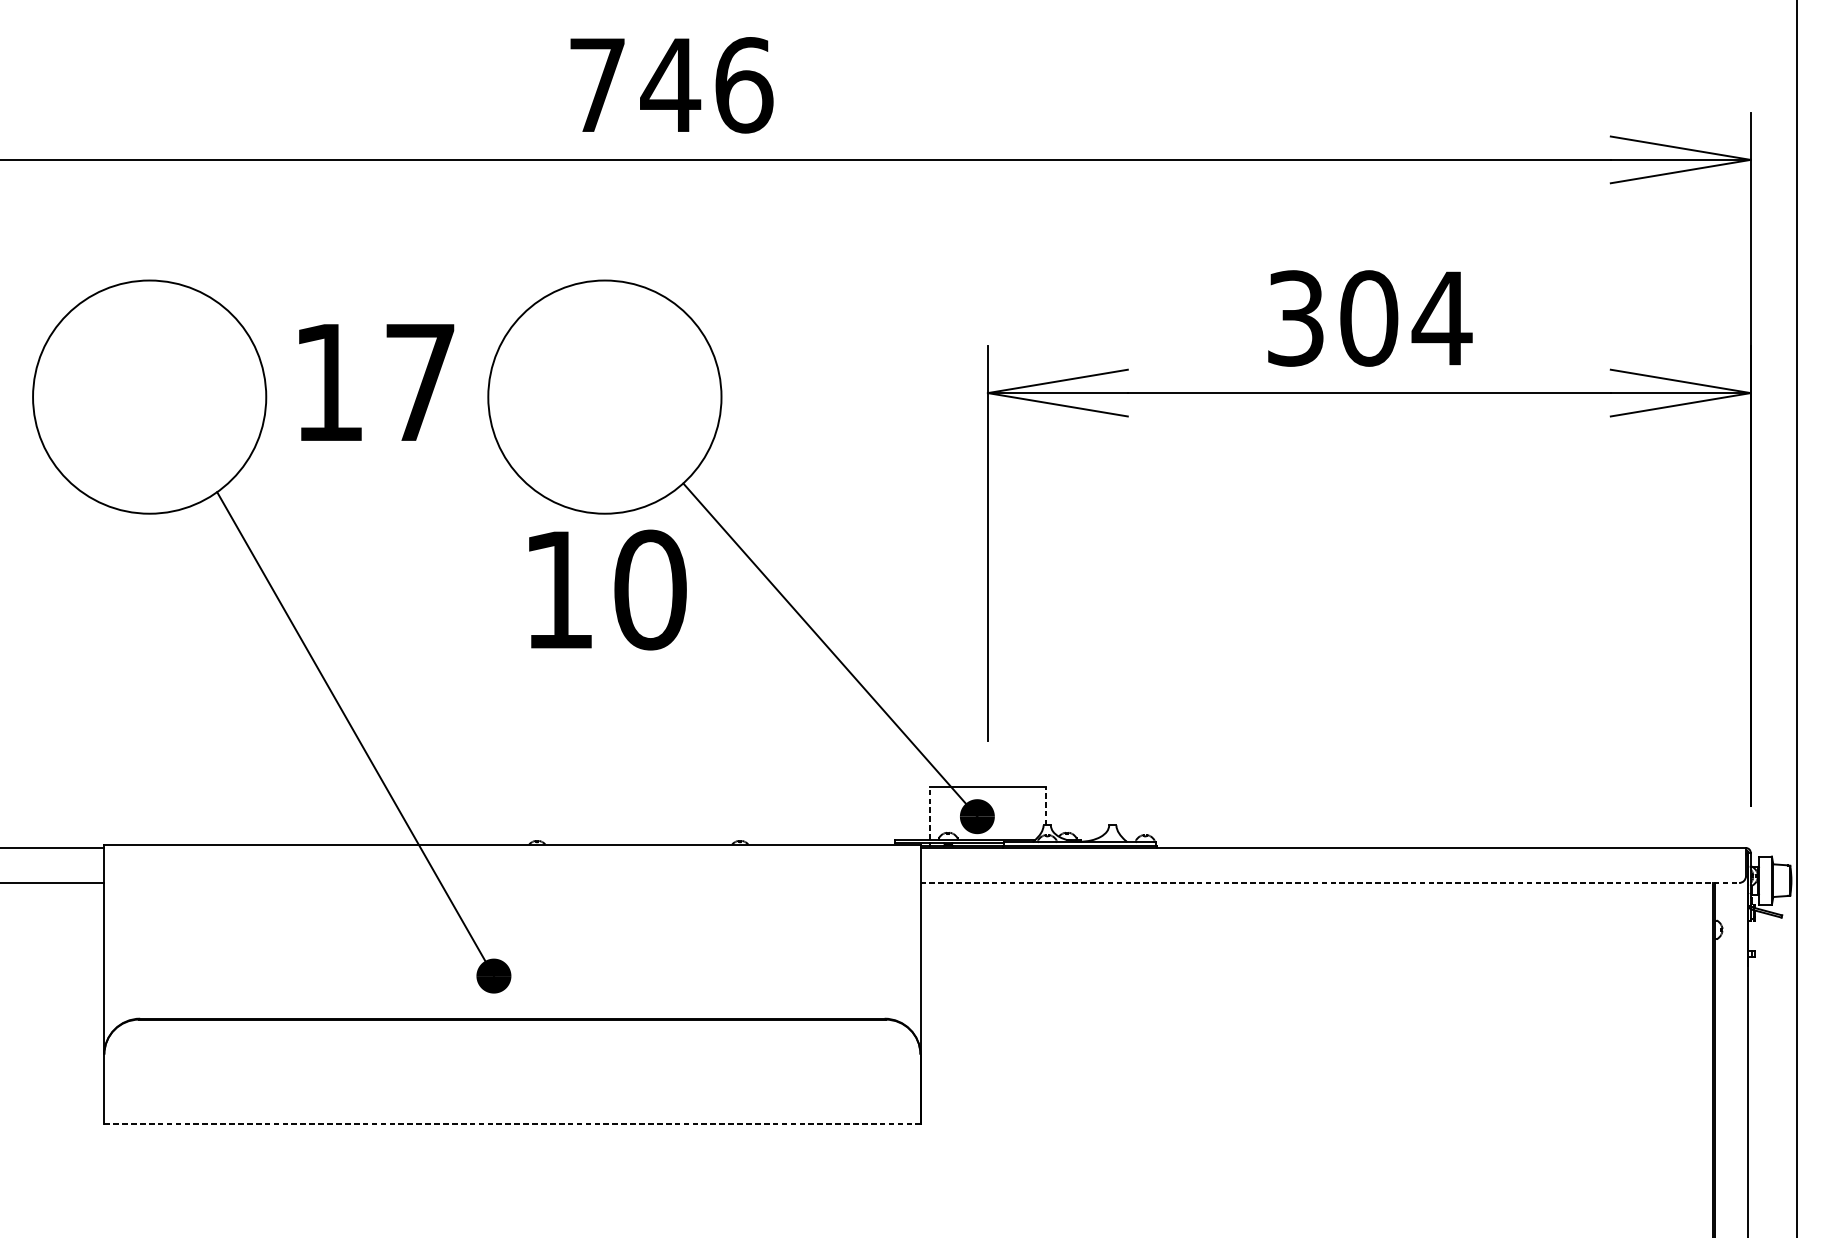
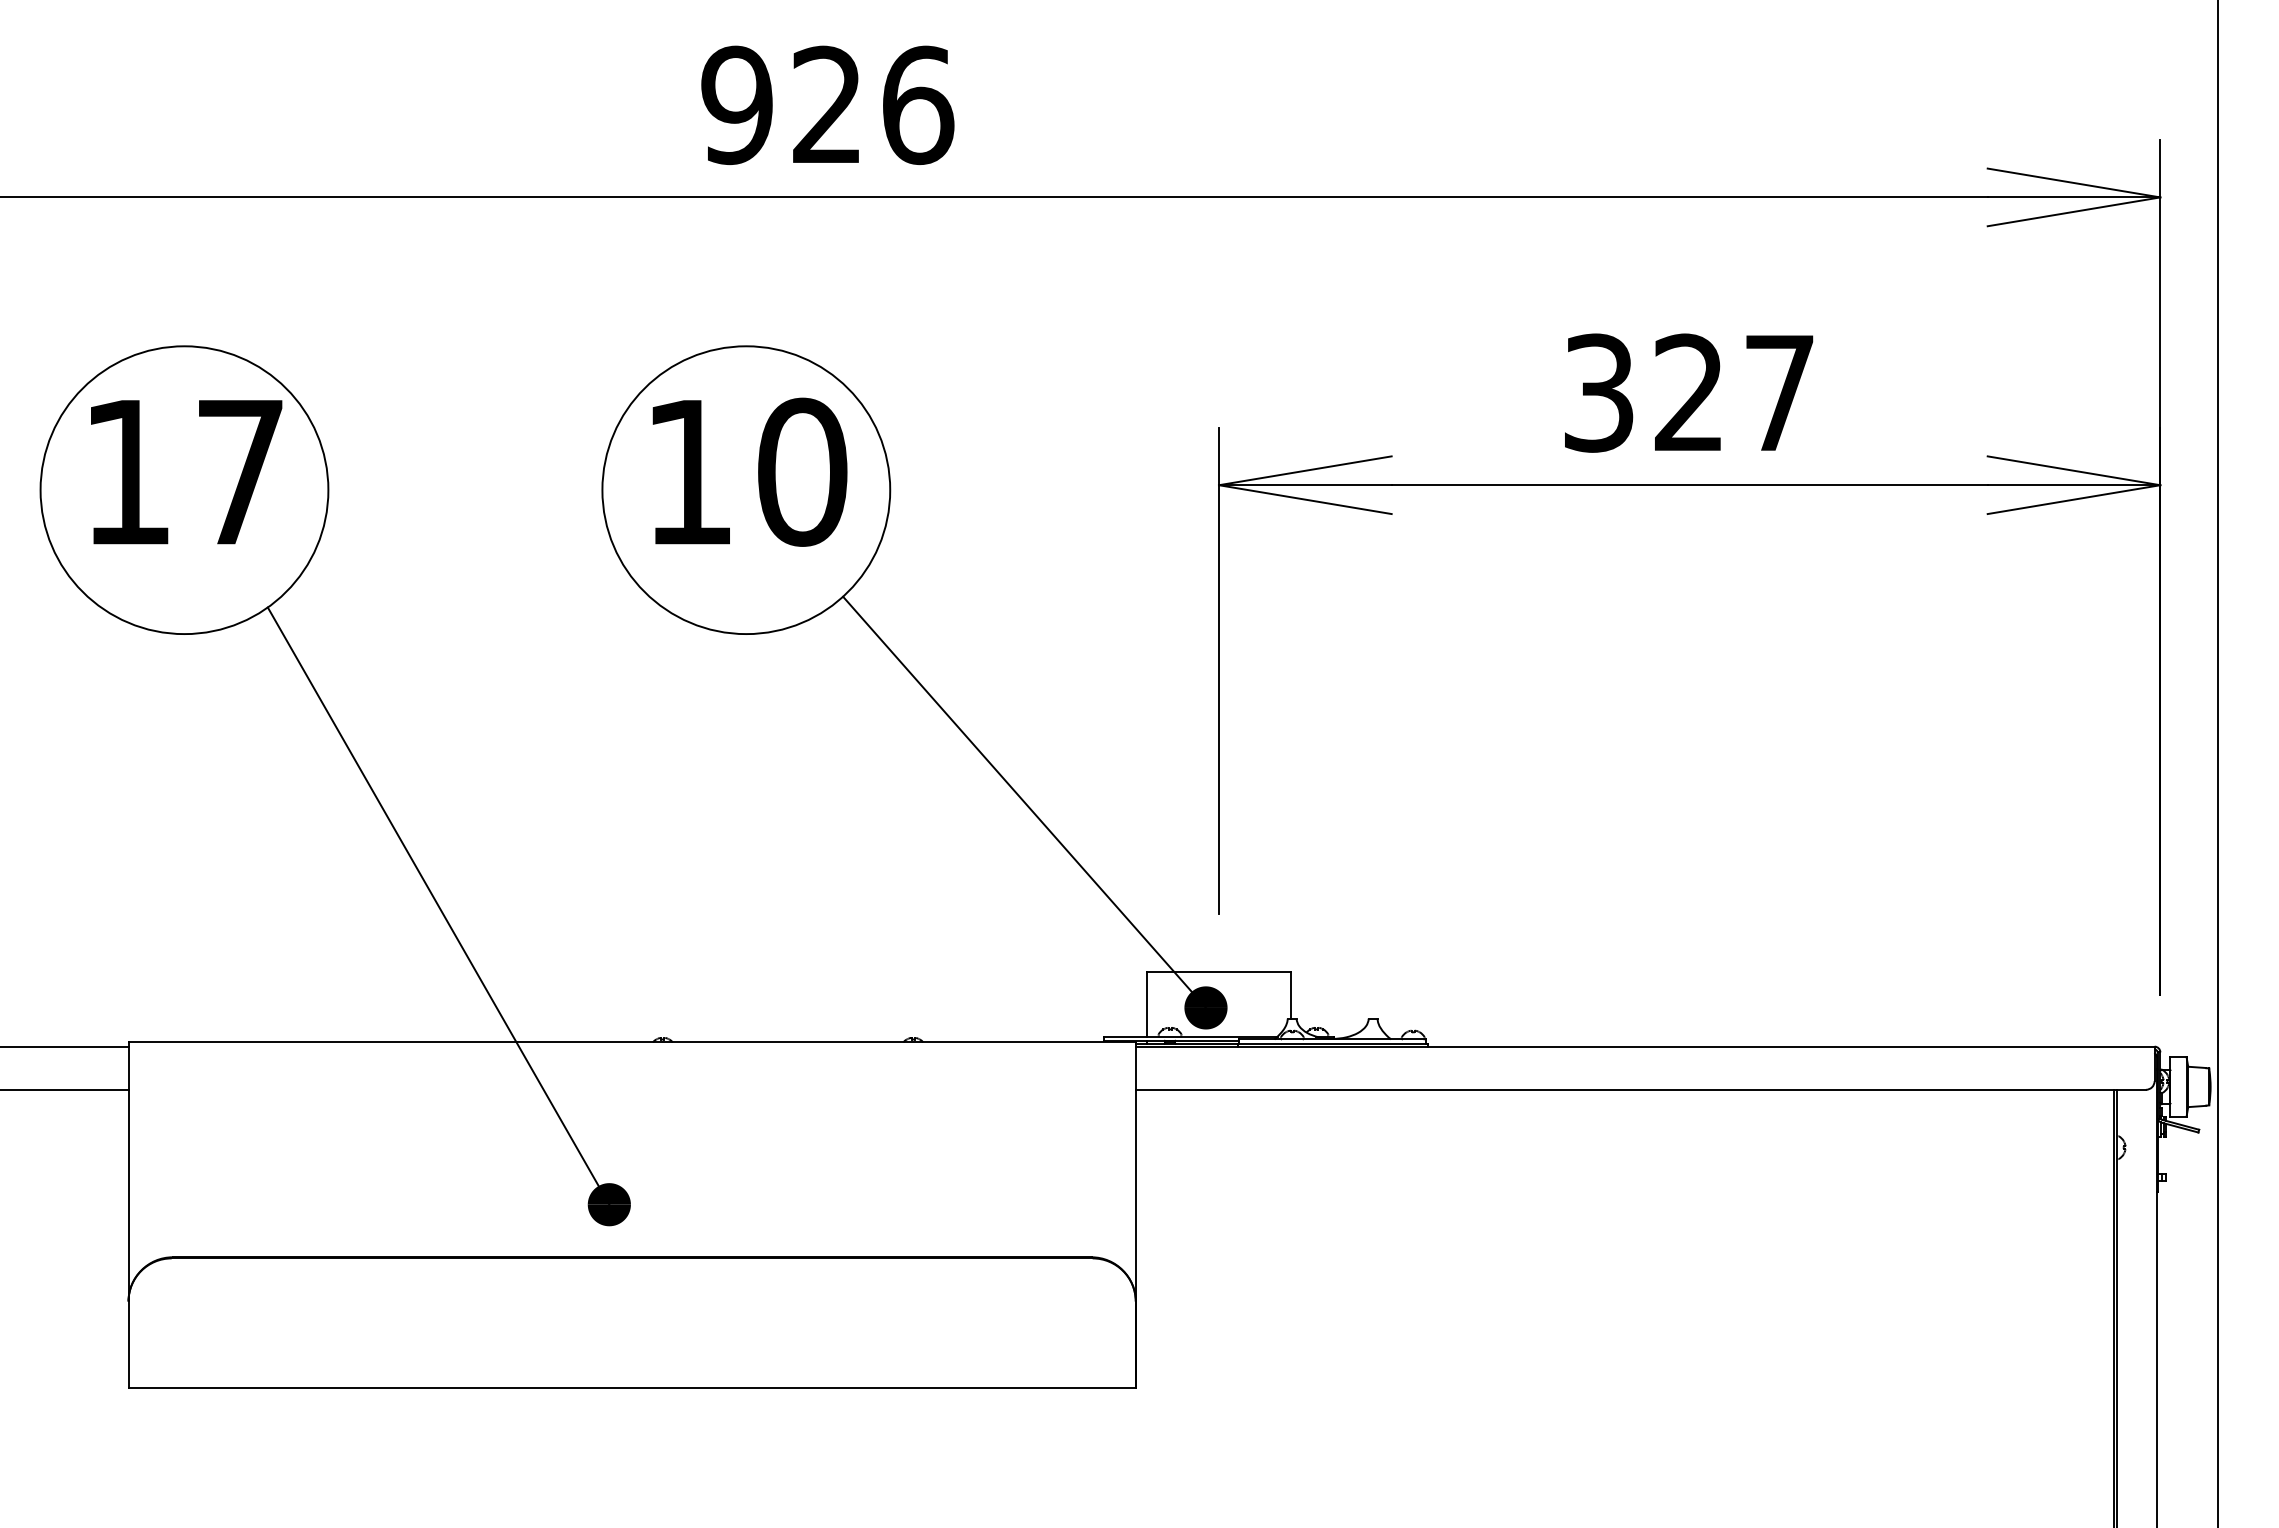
text: (635, 85) -> (783, 105), 746 -> 926
text: (1406, 317) -> (1735, 392), 304 -> 327
text: (376, 382) -> (186, 472), moved
text: (607, 589) -> (749, 471), moved
line: (1045, 806) -> (1290, 995), dashed -> solid
line: (929, 813) -> (1147, 1004), dashed -> solid
line: (1330, 882) -> (1641, 1089), dashed -> solid
line: (512, 1124) -> (632, 1387), dashed -> solid

